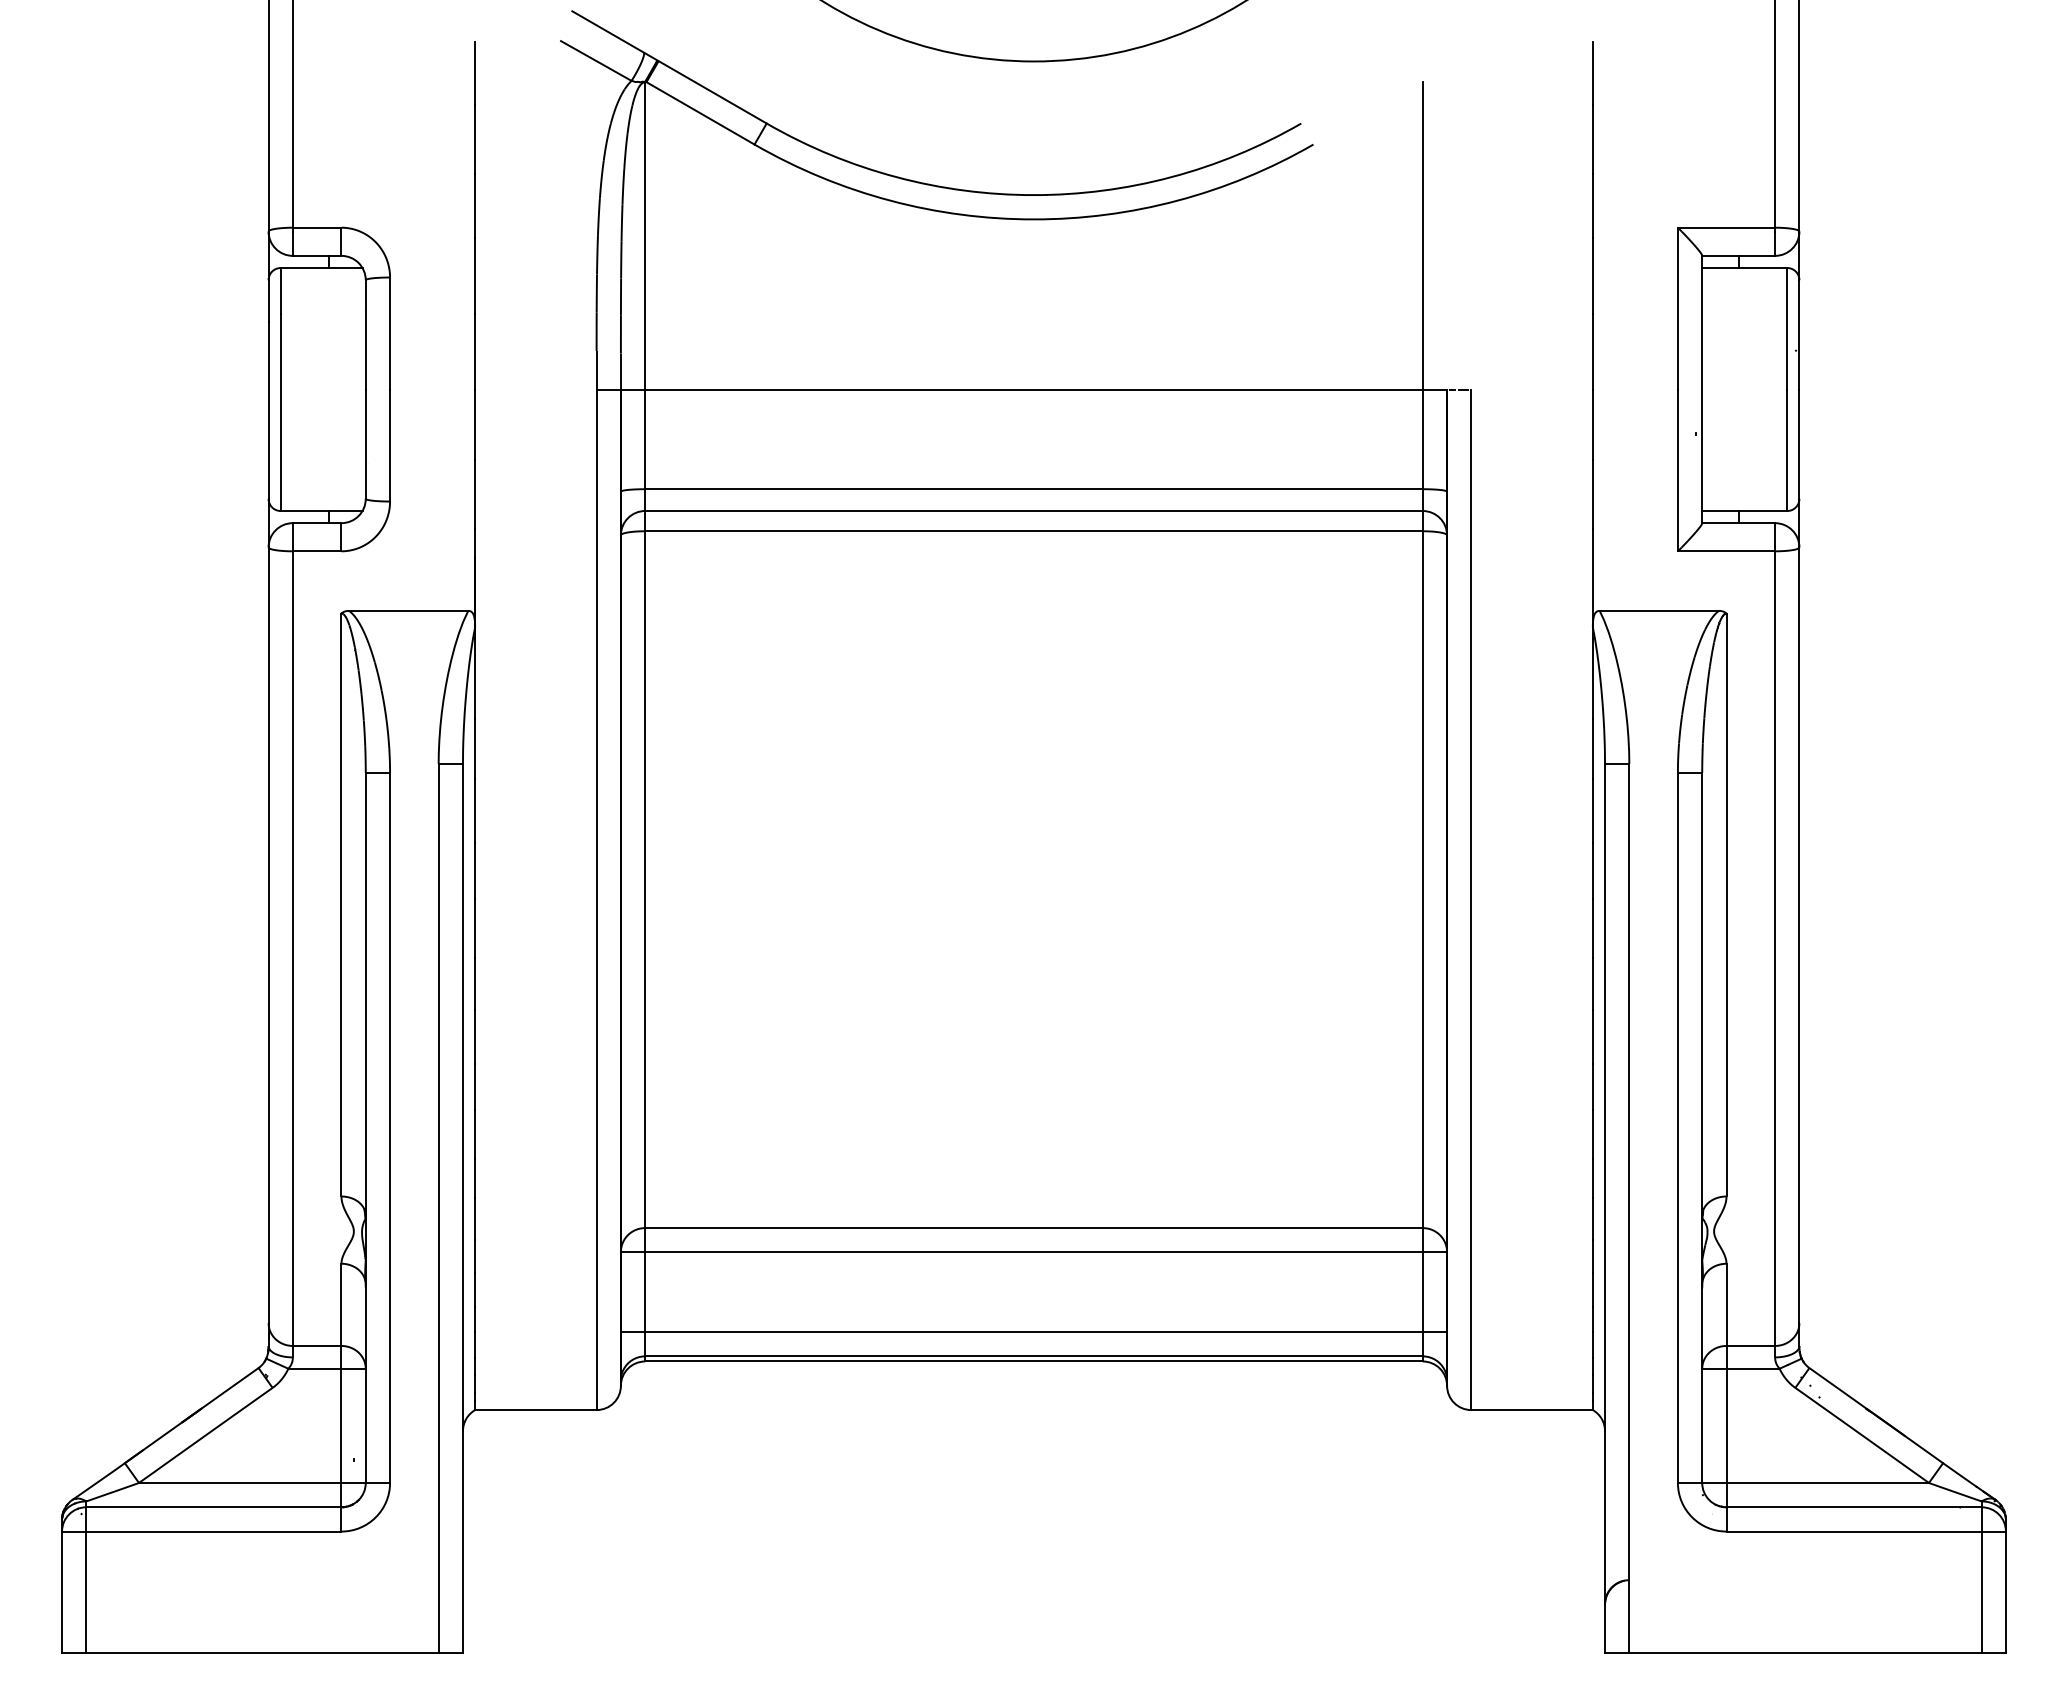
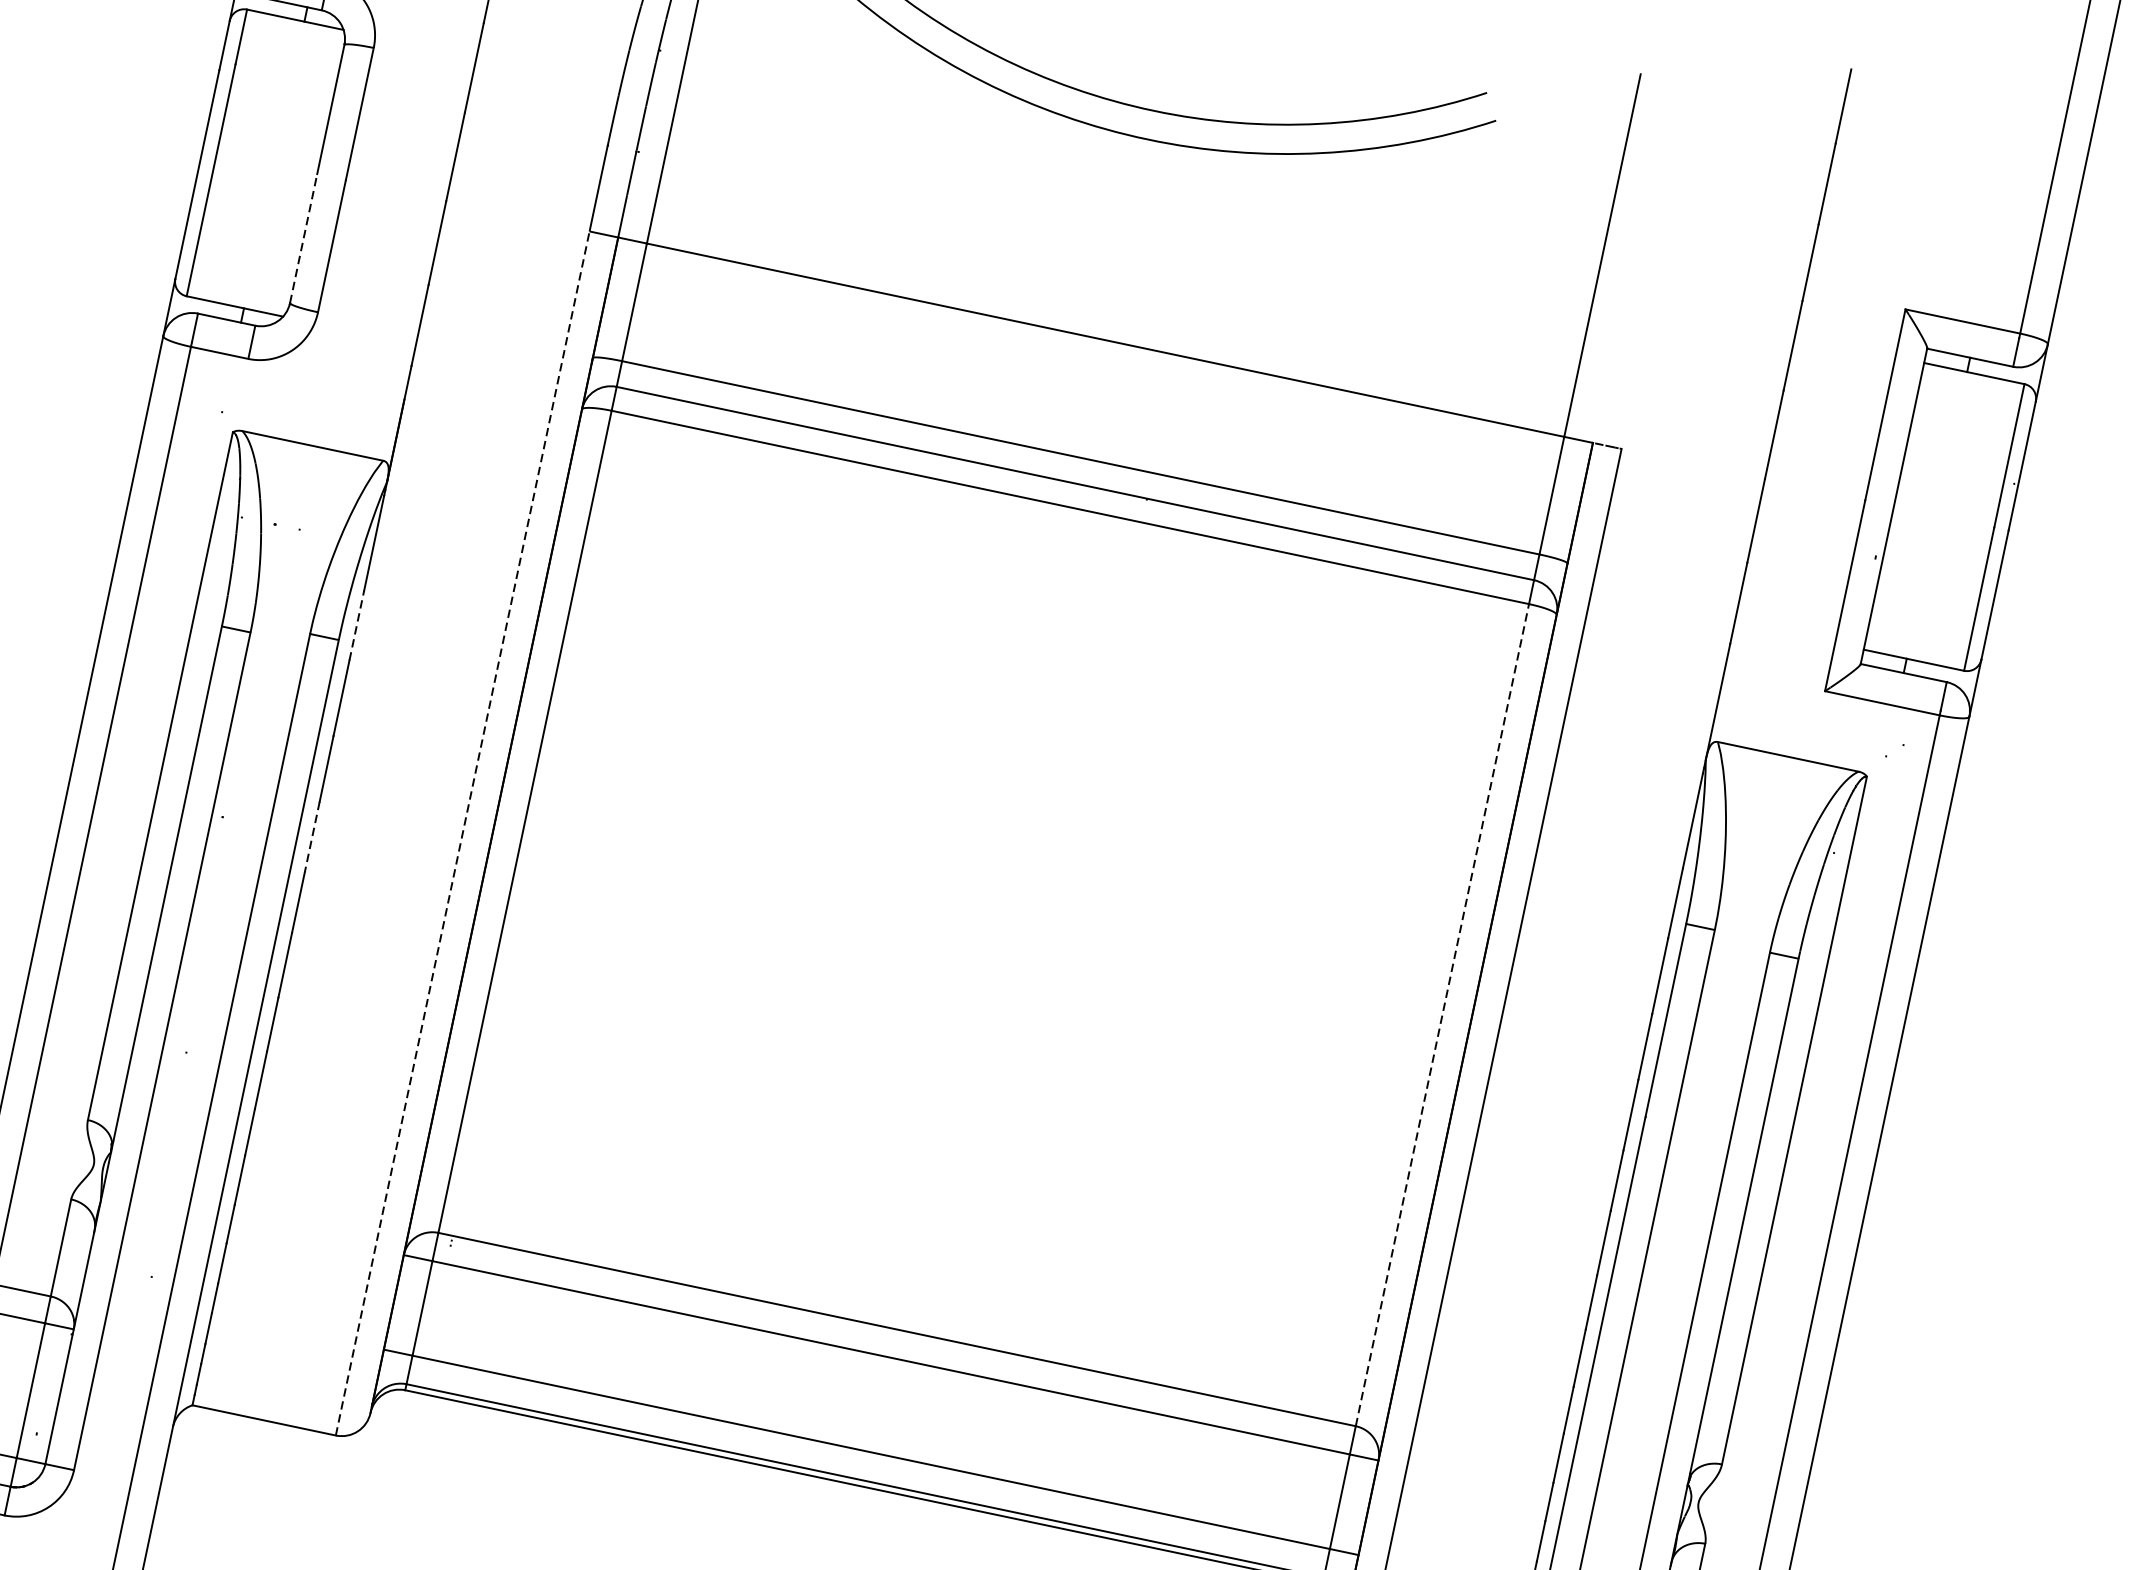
line: (365, 444) -> (303, 238), solid -> dashed
line: (475, 749) -> (357, 626), solid -> dashed
line: (1422, 879) -> (1442, 1014), solid -> dashed
line: (596, 899) -> (462, 833), solid -> dashed
line: (475, 928) -> (312, 837), solid -> dashed

